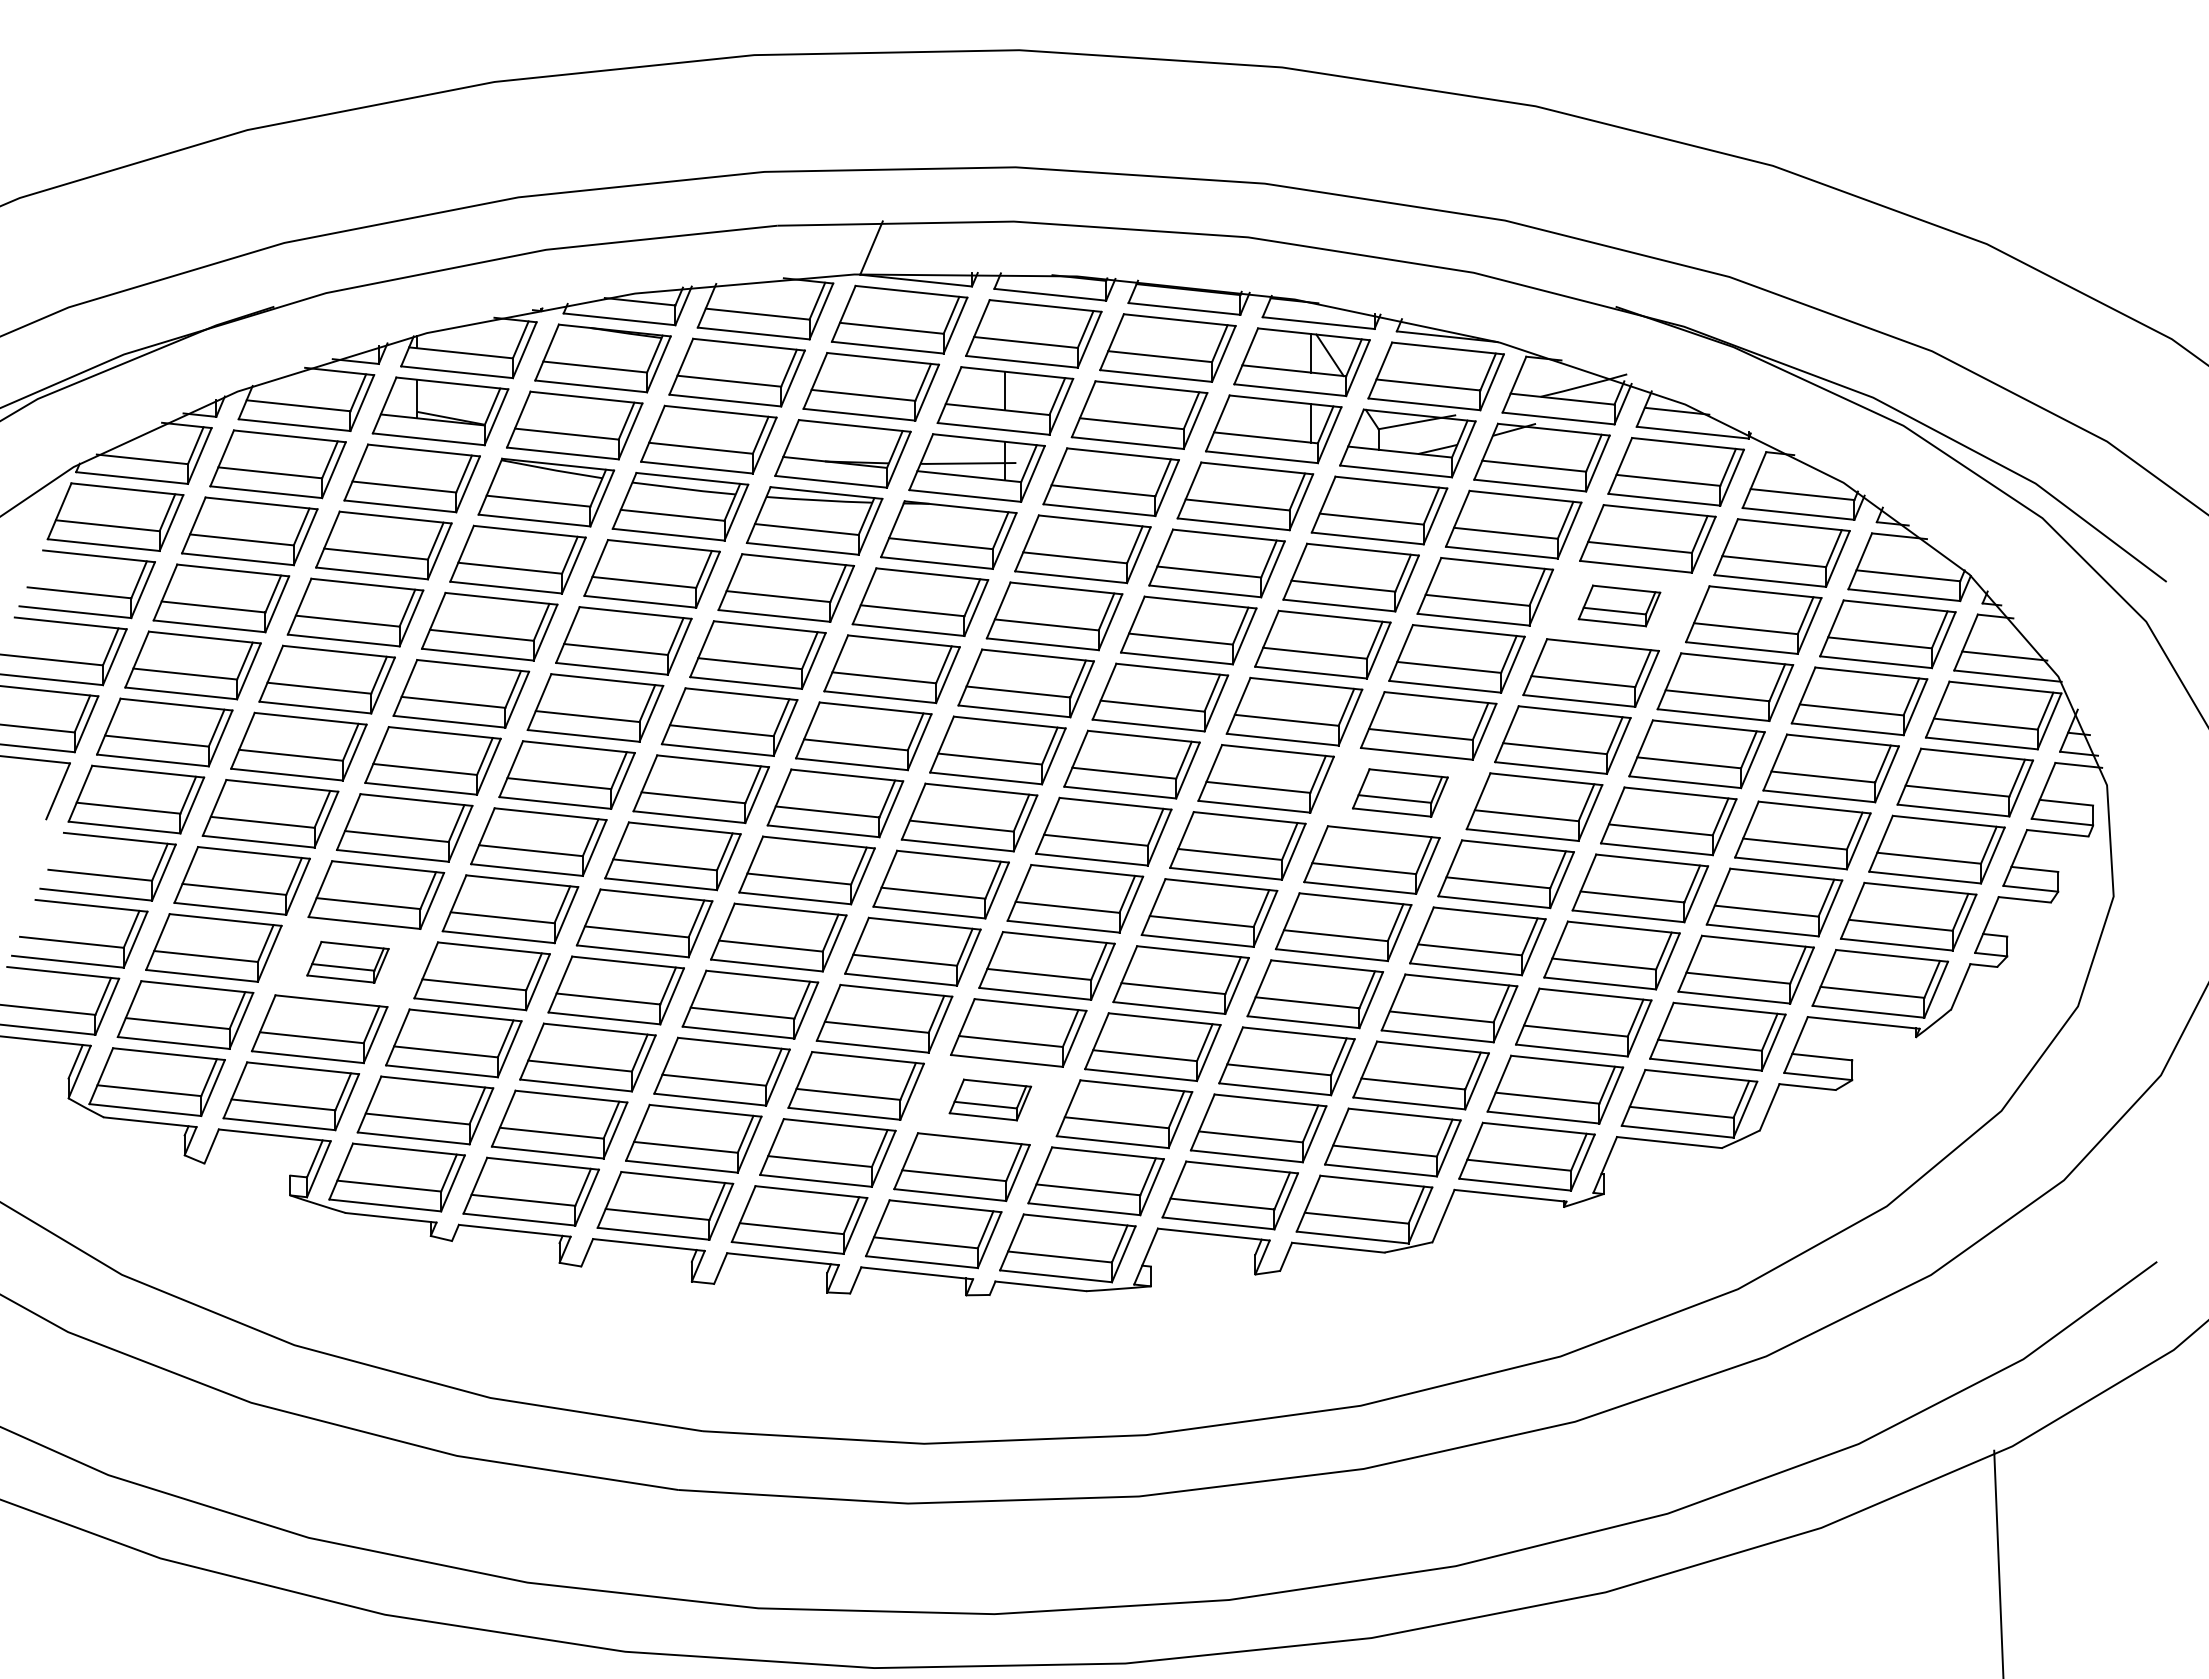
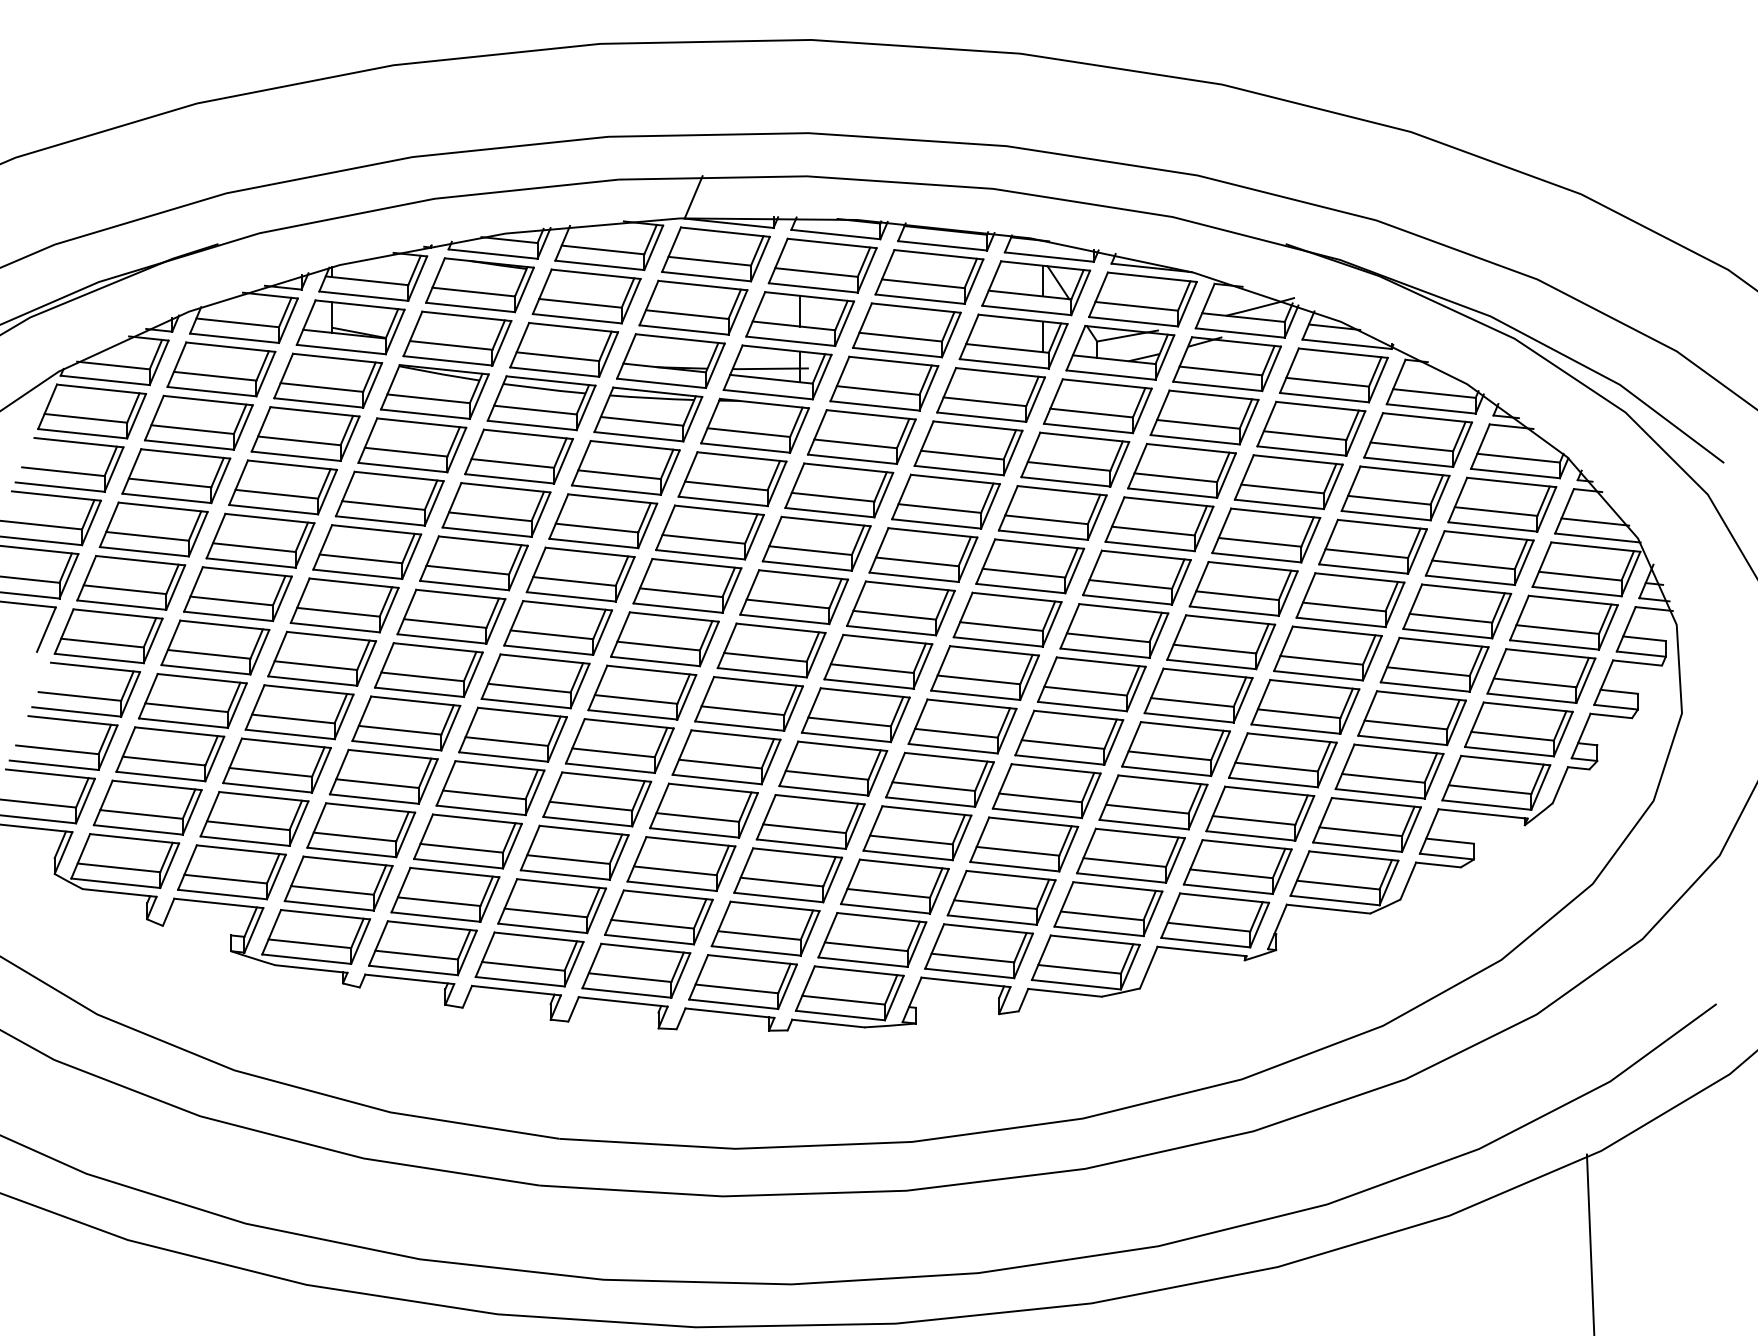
part: (1619, 605) -> (1288, 481), size x1.67
part: (1400, 792) -> (1114, 630), size x1.43
part: (347, 962) -> (276, 765), size x1.67
part: (990, 1099) -> (788, 874), size x1.67

